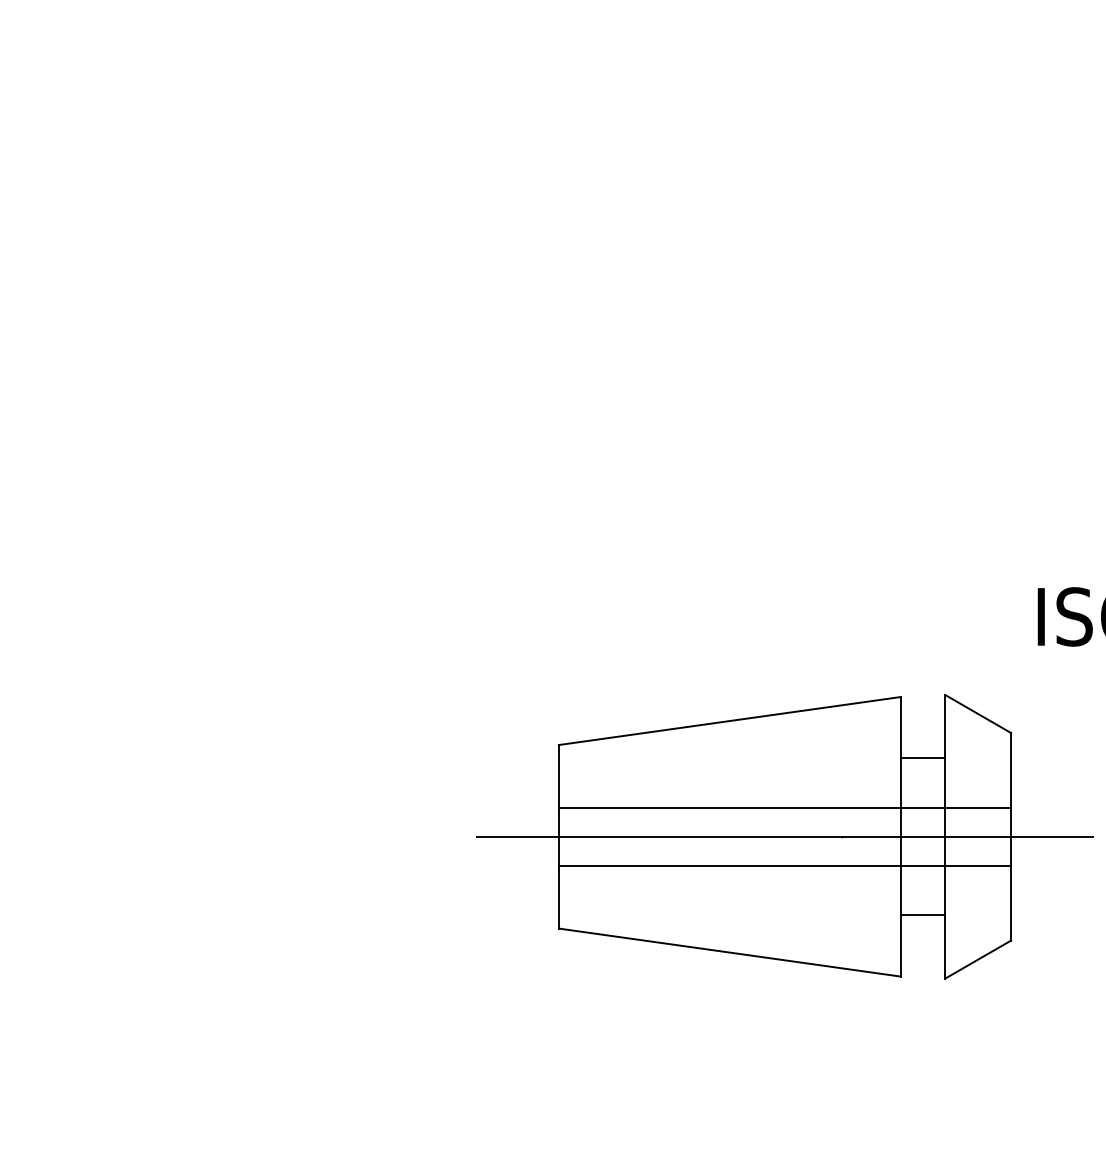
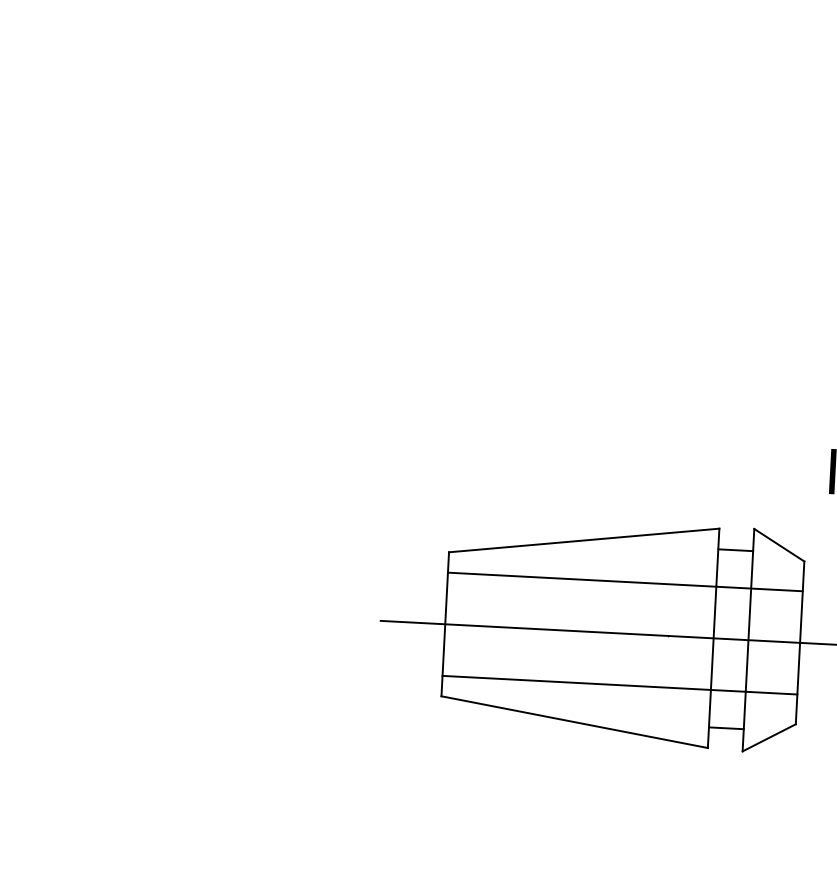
line: (922, 758) -> (735, 550), moved
line: (784, 808) -> (624, 582), moved
line: (784, 865) -> (619, 685), moved
line: (922, 915) -> (725, 728), moved

